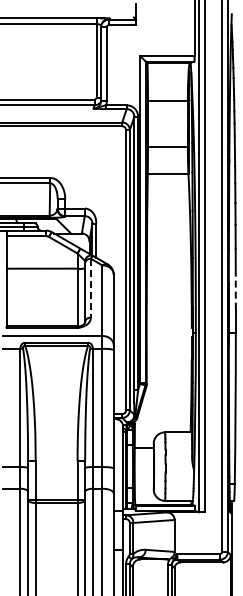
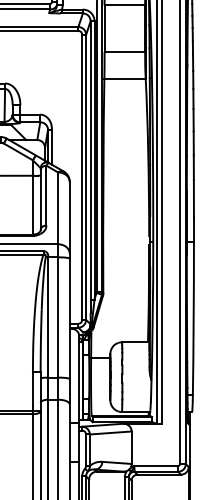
line: (90, 288) -> (46, 195), dashed -> solid
line: (235, 290) -> (193, 198), dashed -> solid

